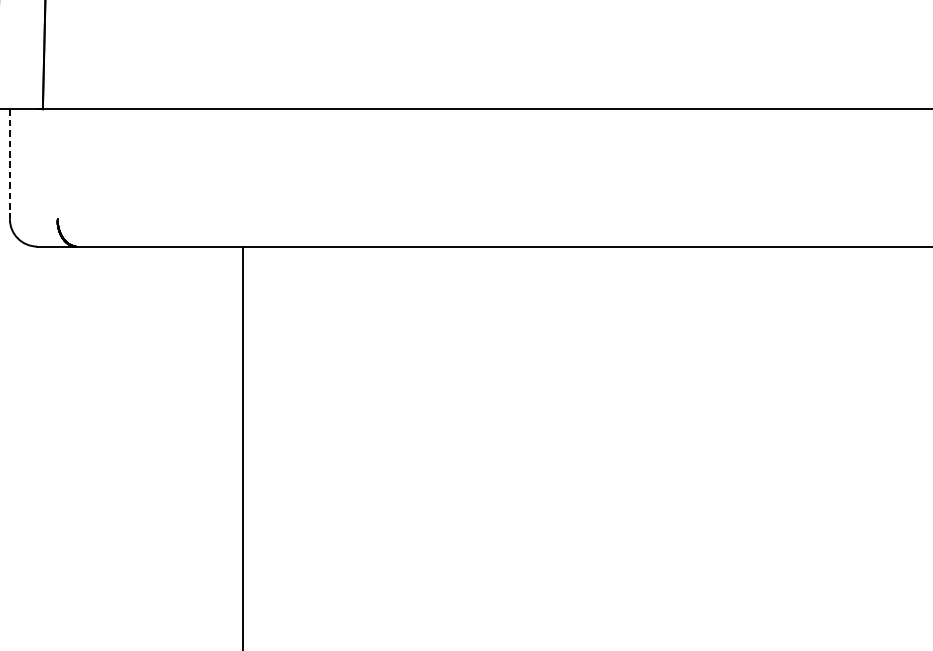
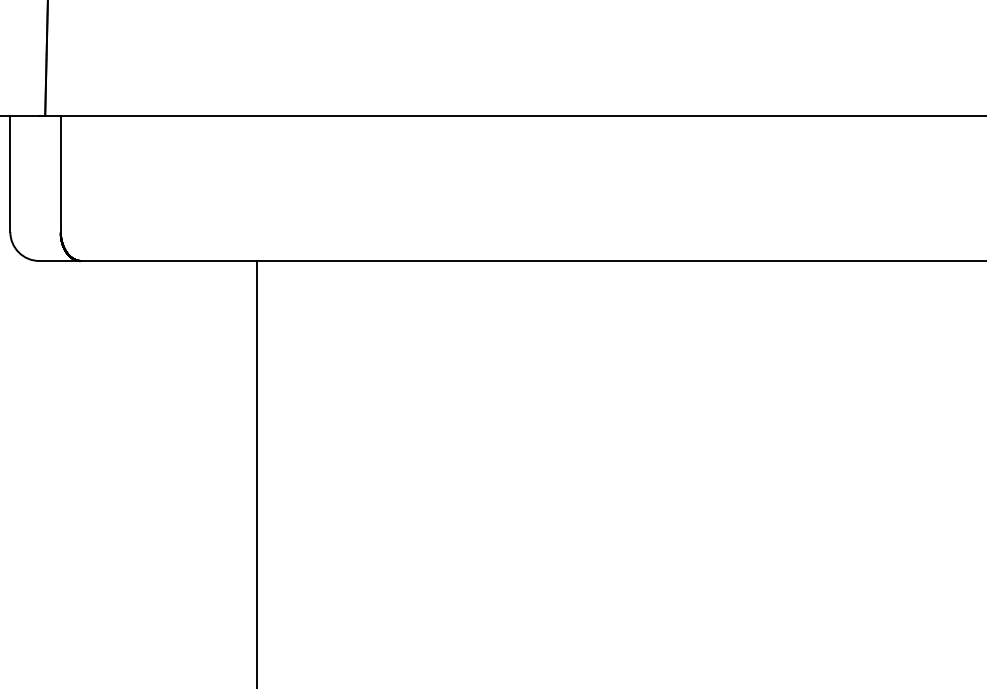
line: (57, 163) -> (60, 173), added
line: (10, 164) -> (10, 174), dashed -> solid

